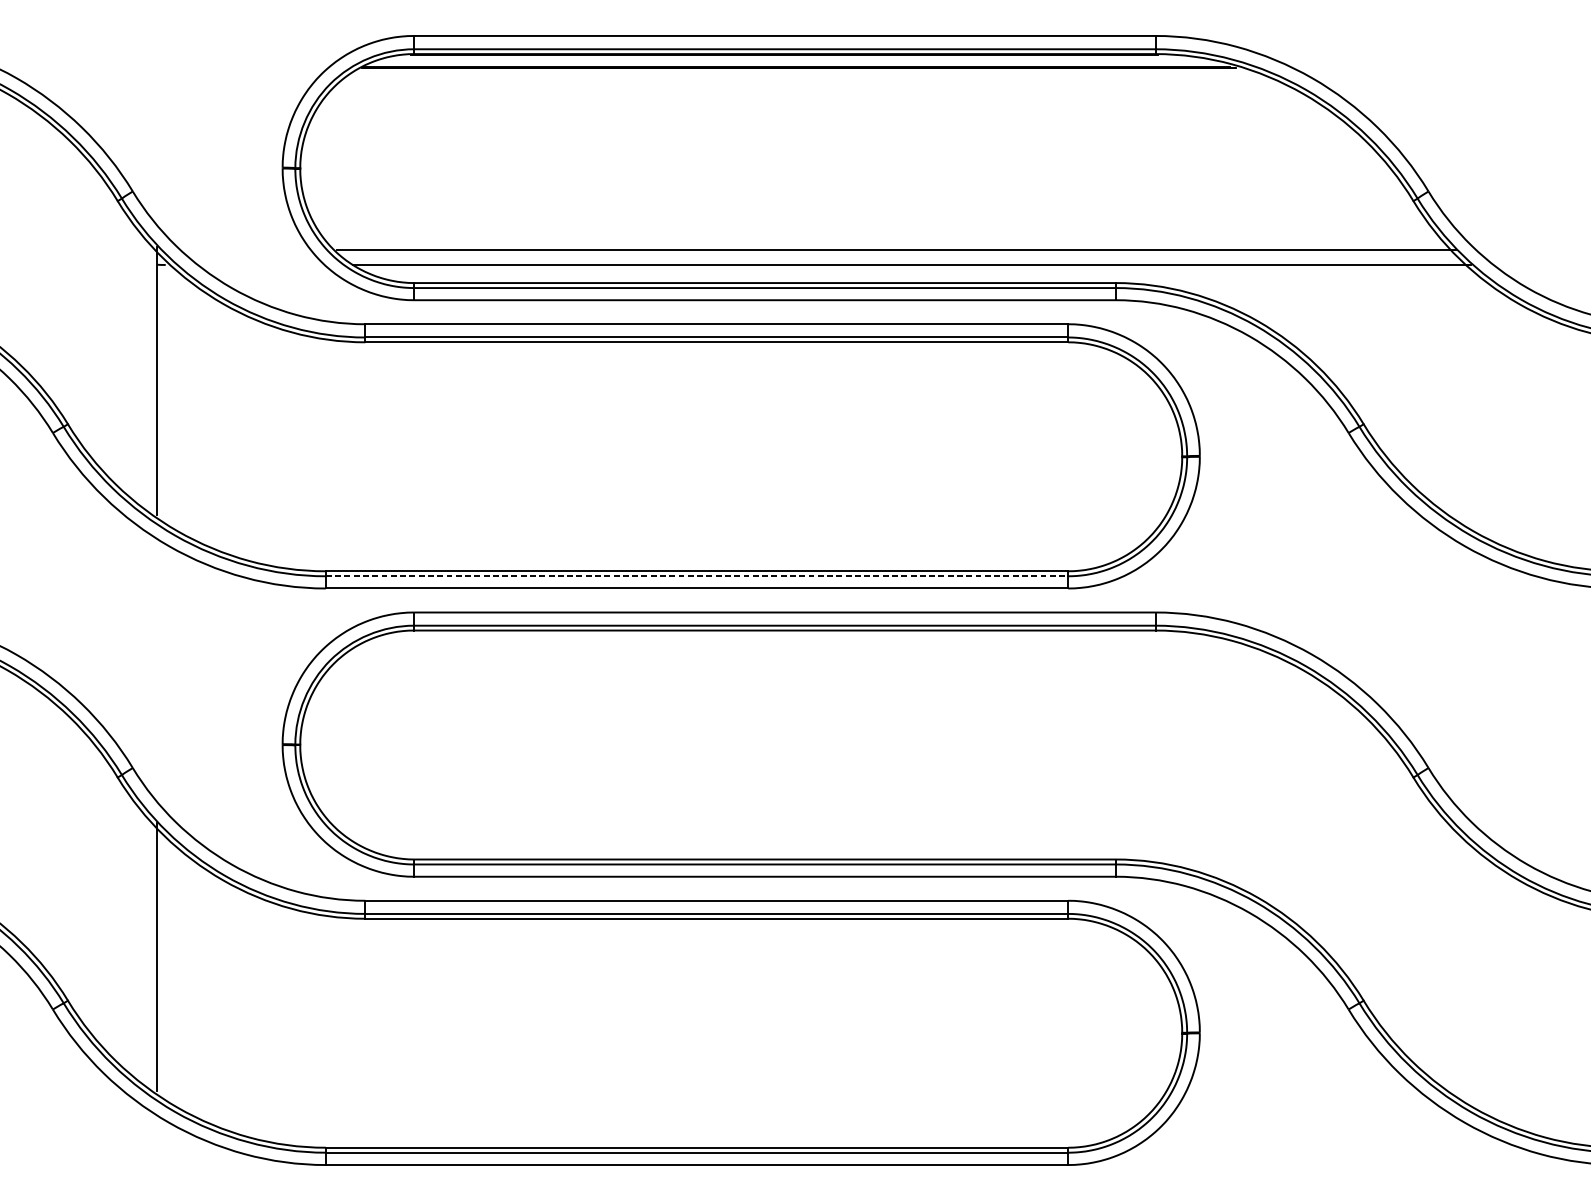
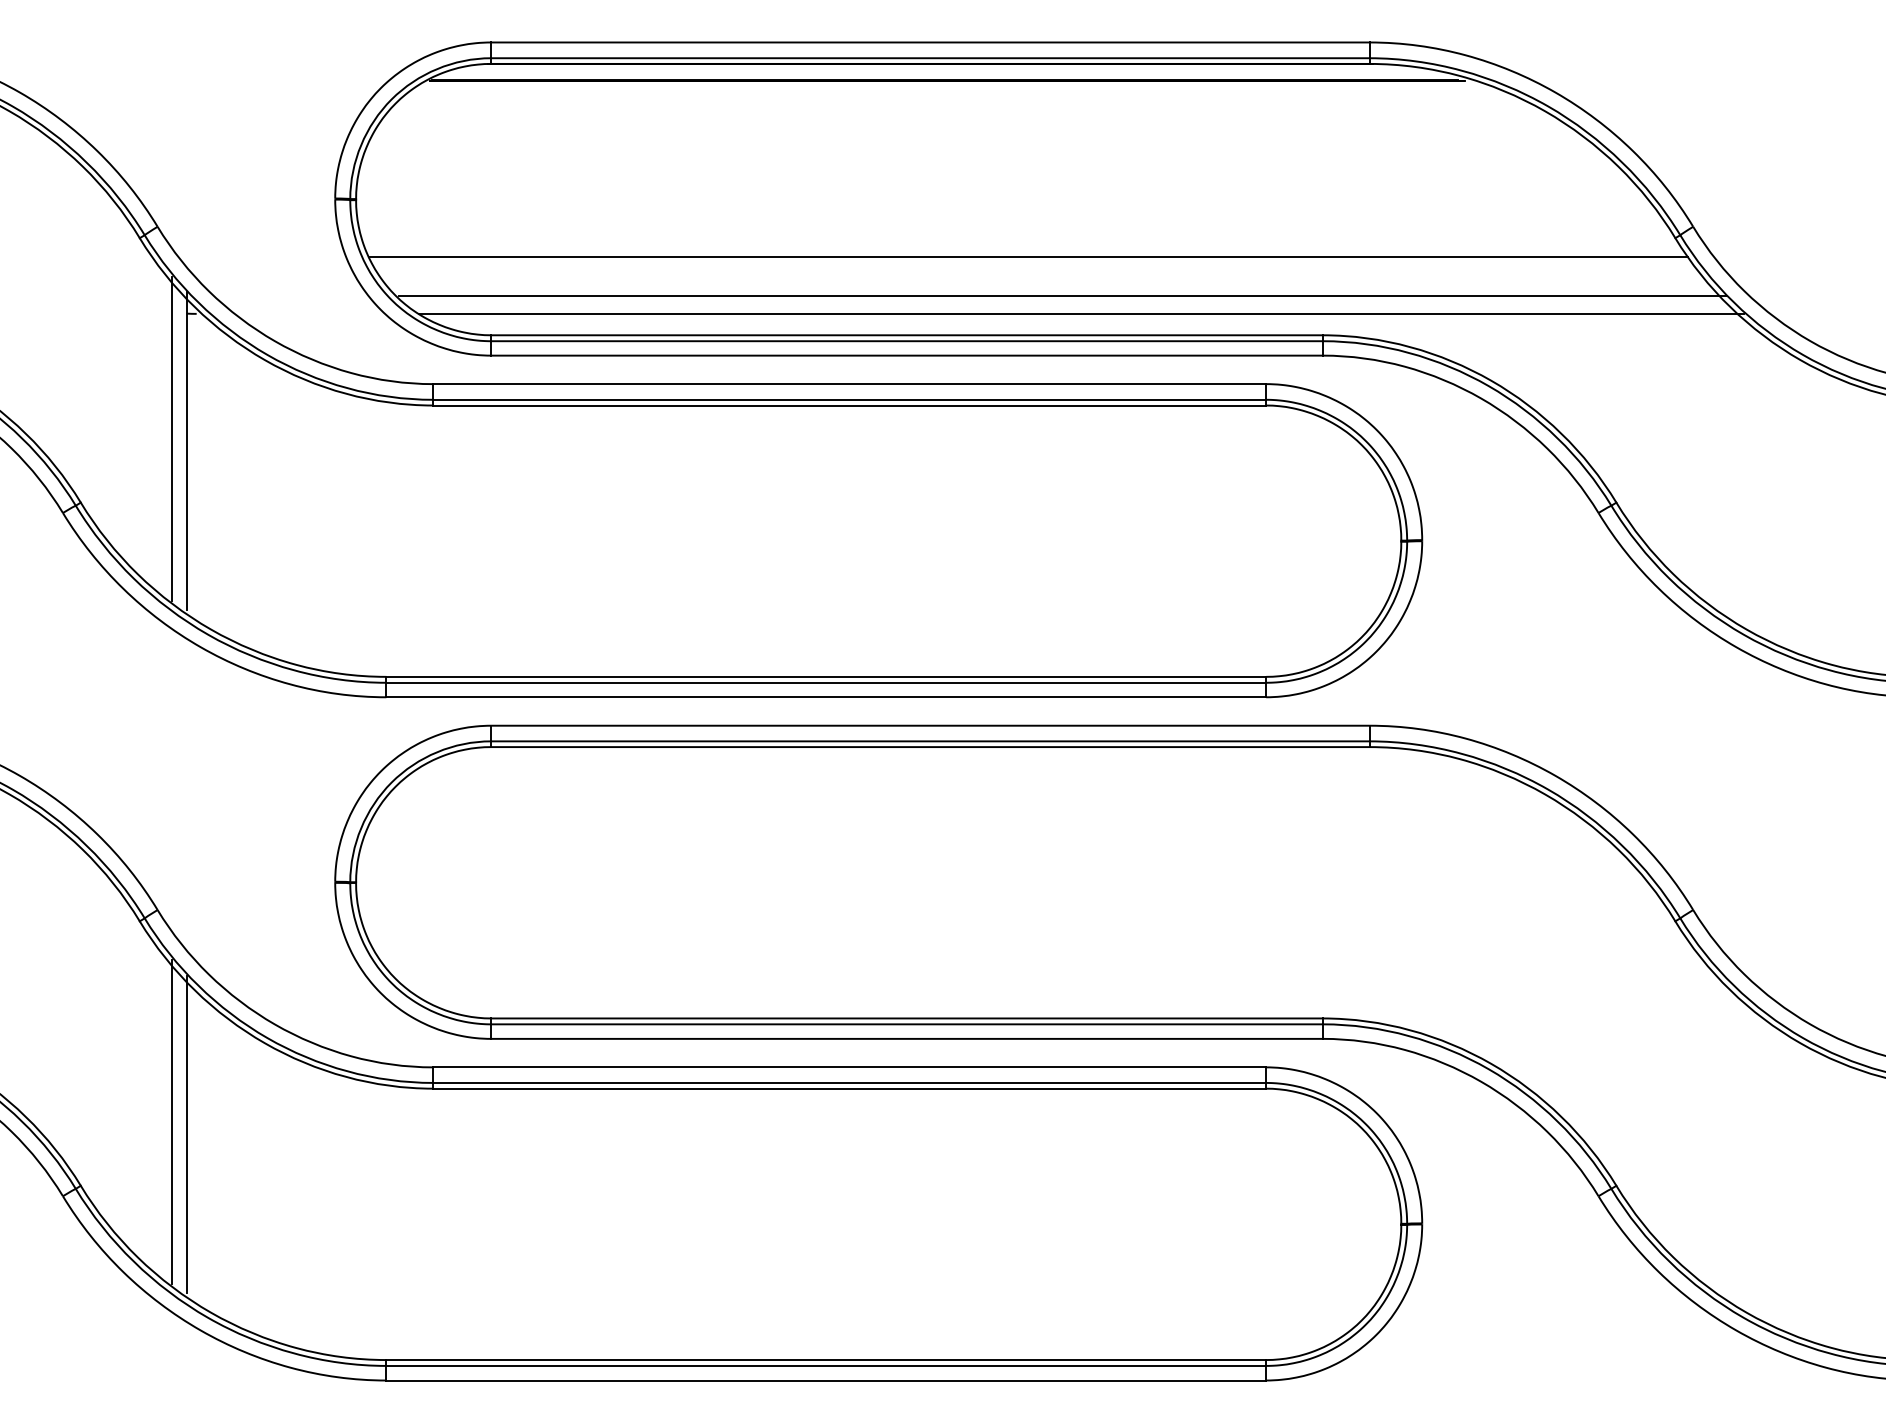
line: (867, 217) -> (1028, 257), added
line: (144, 370) -> (171, 439), added
line: (697, 576) -> (826, 682), dashed -> solid
line: (144, 947) -> (171, 1122), added

